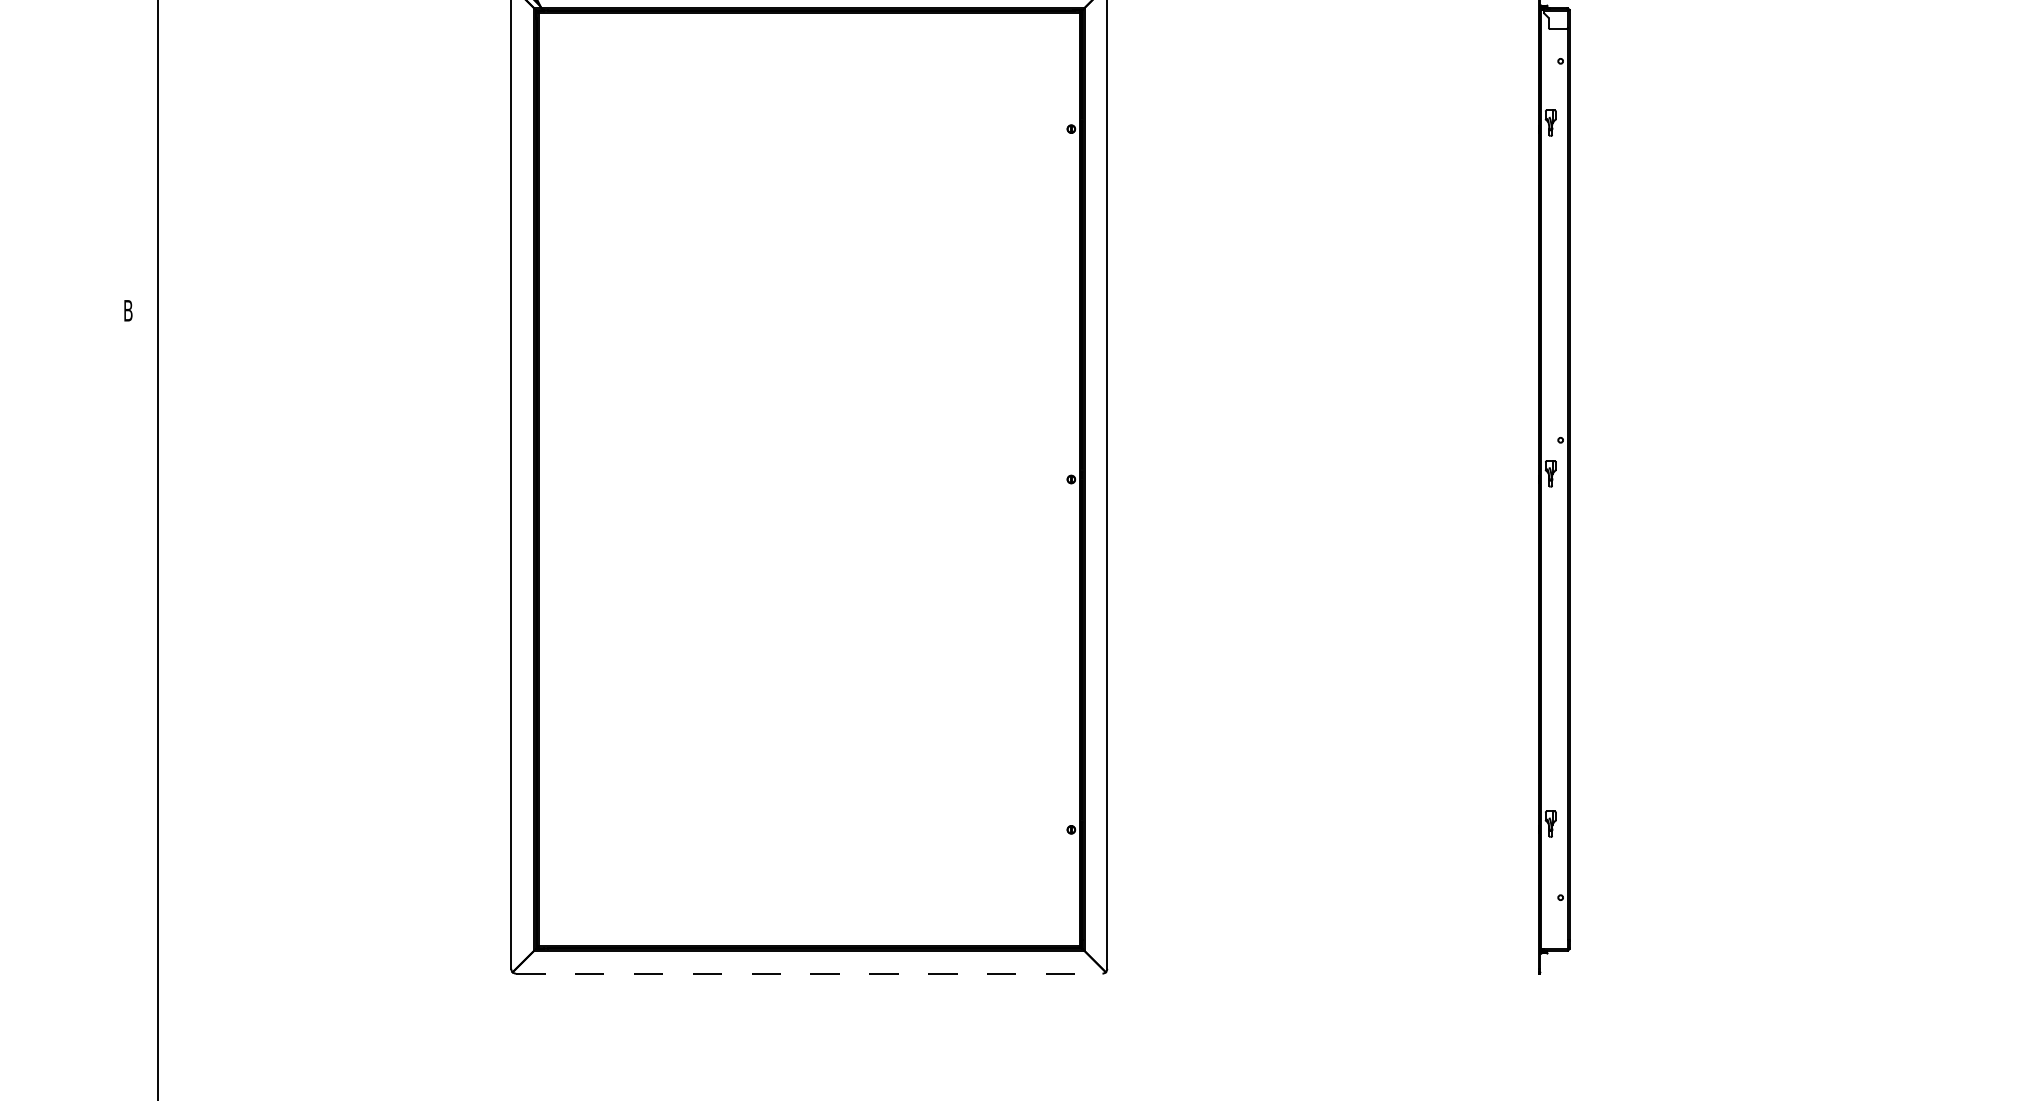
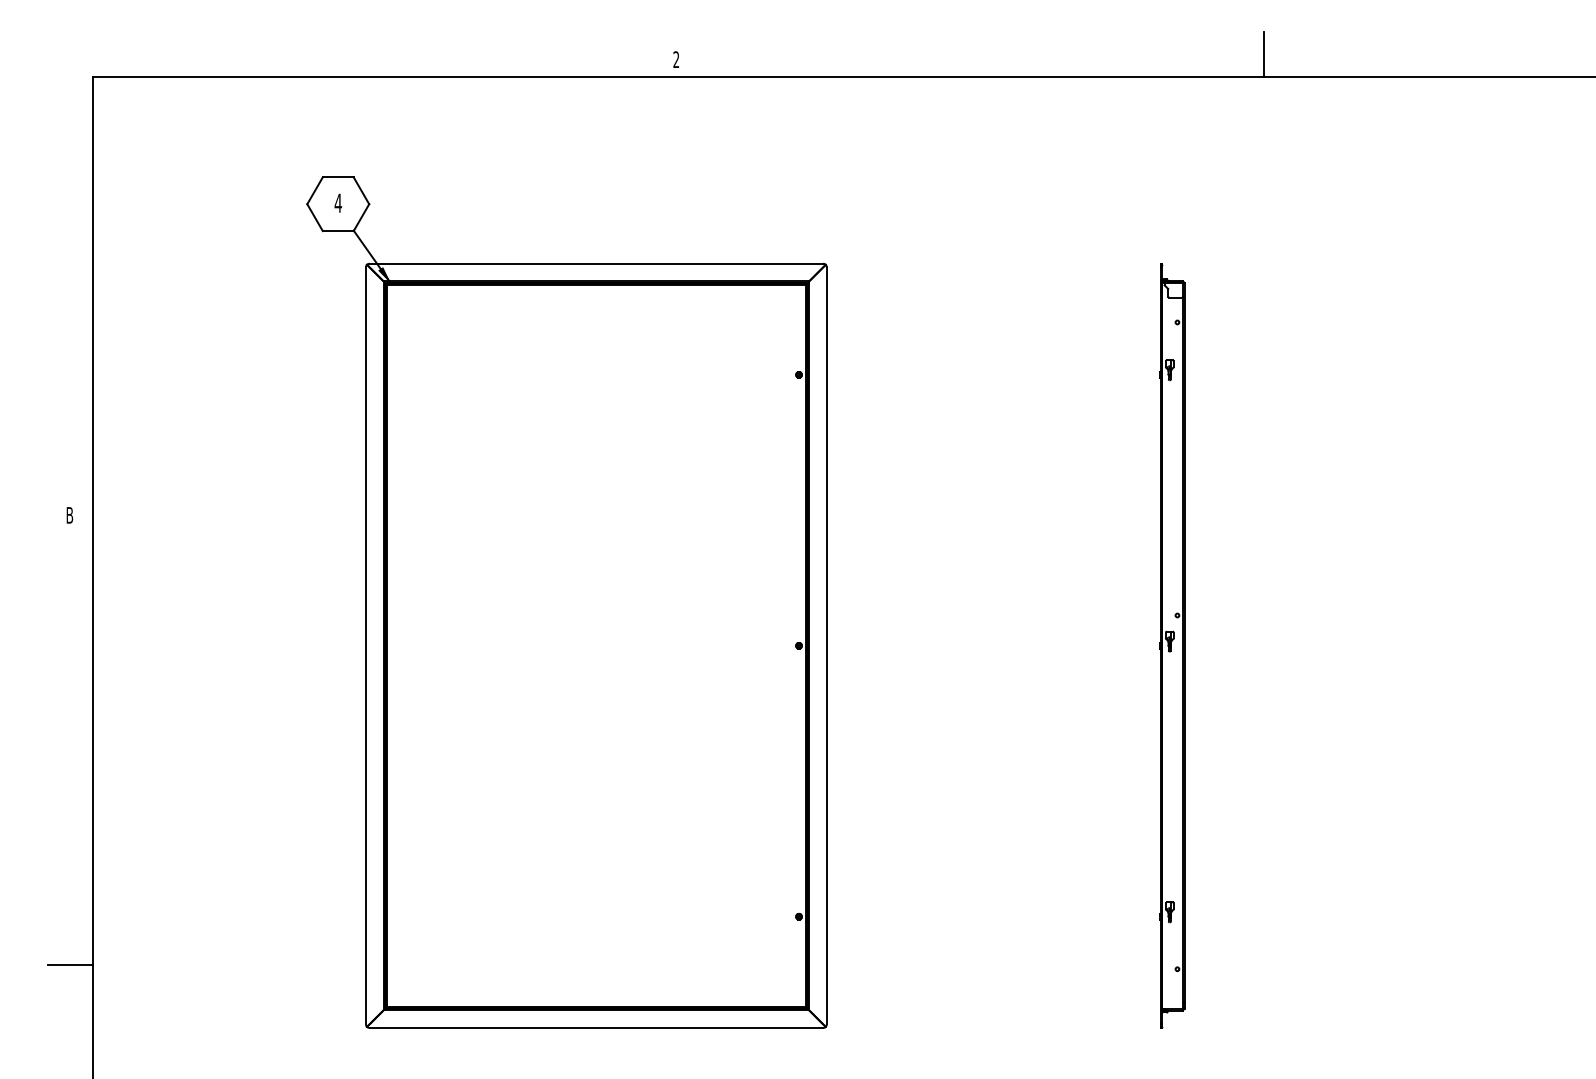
line: (127, 891) -> (69, 964), added
line: (809, 973) -> (596, 1027), dashed -> solid

